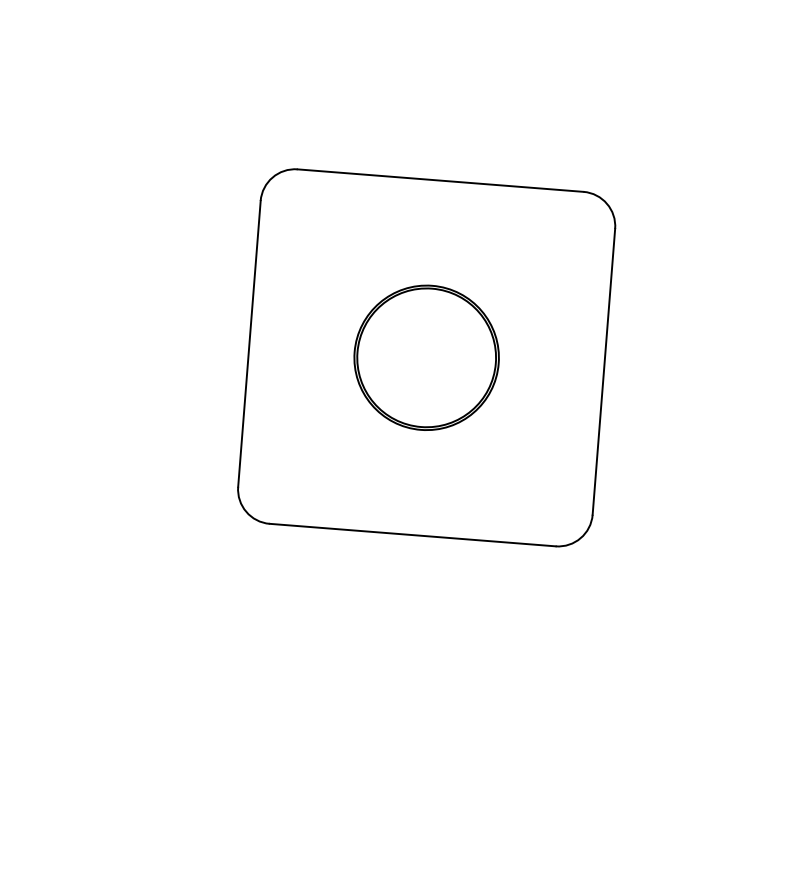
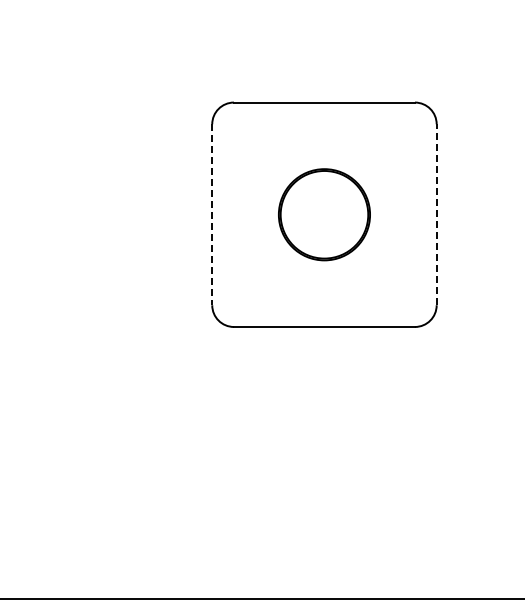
line: (249, 345) -> (212, 215), solid -> dashed
line: (603, 371) -> (436, 214), solid -> dashed

